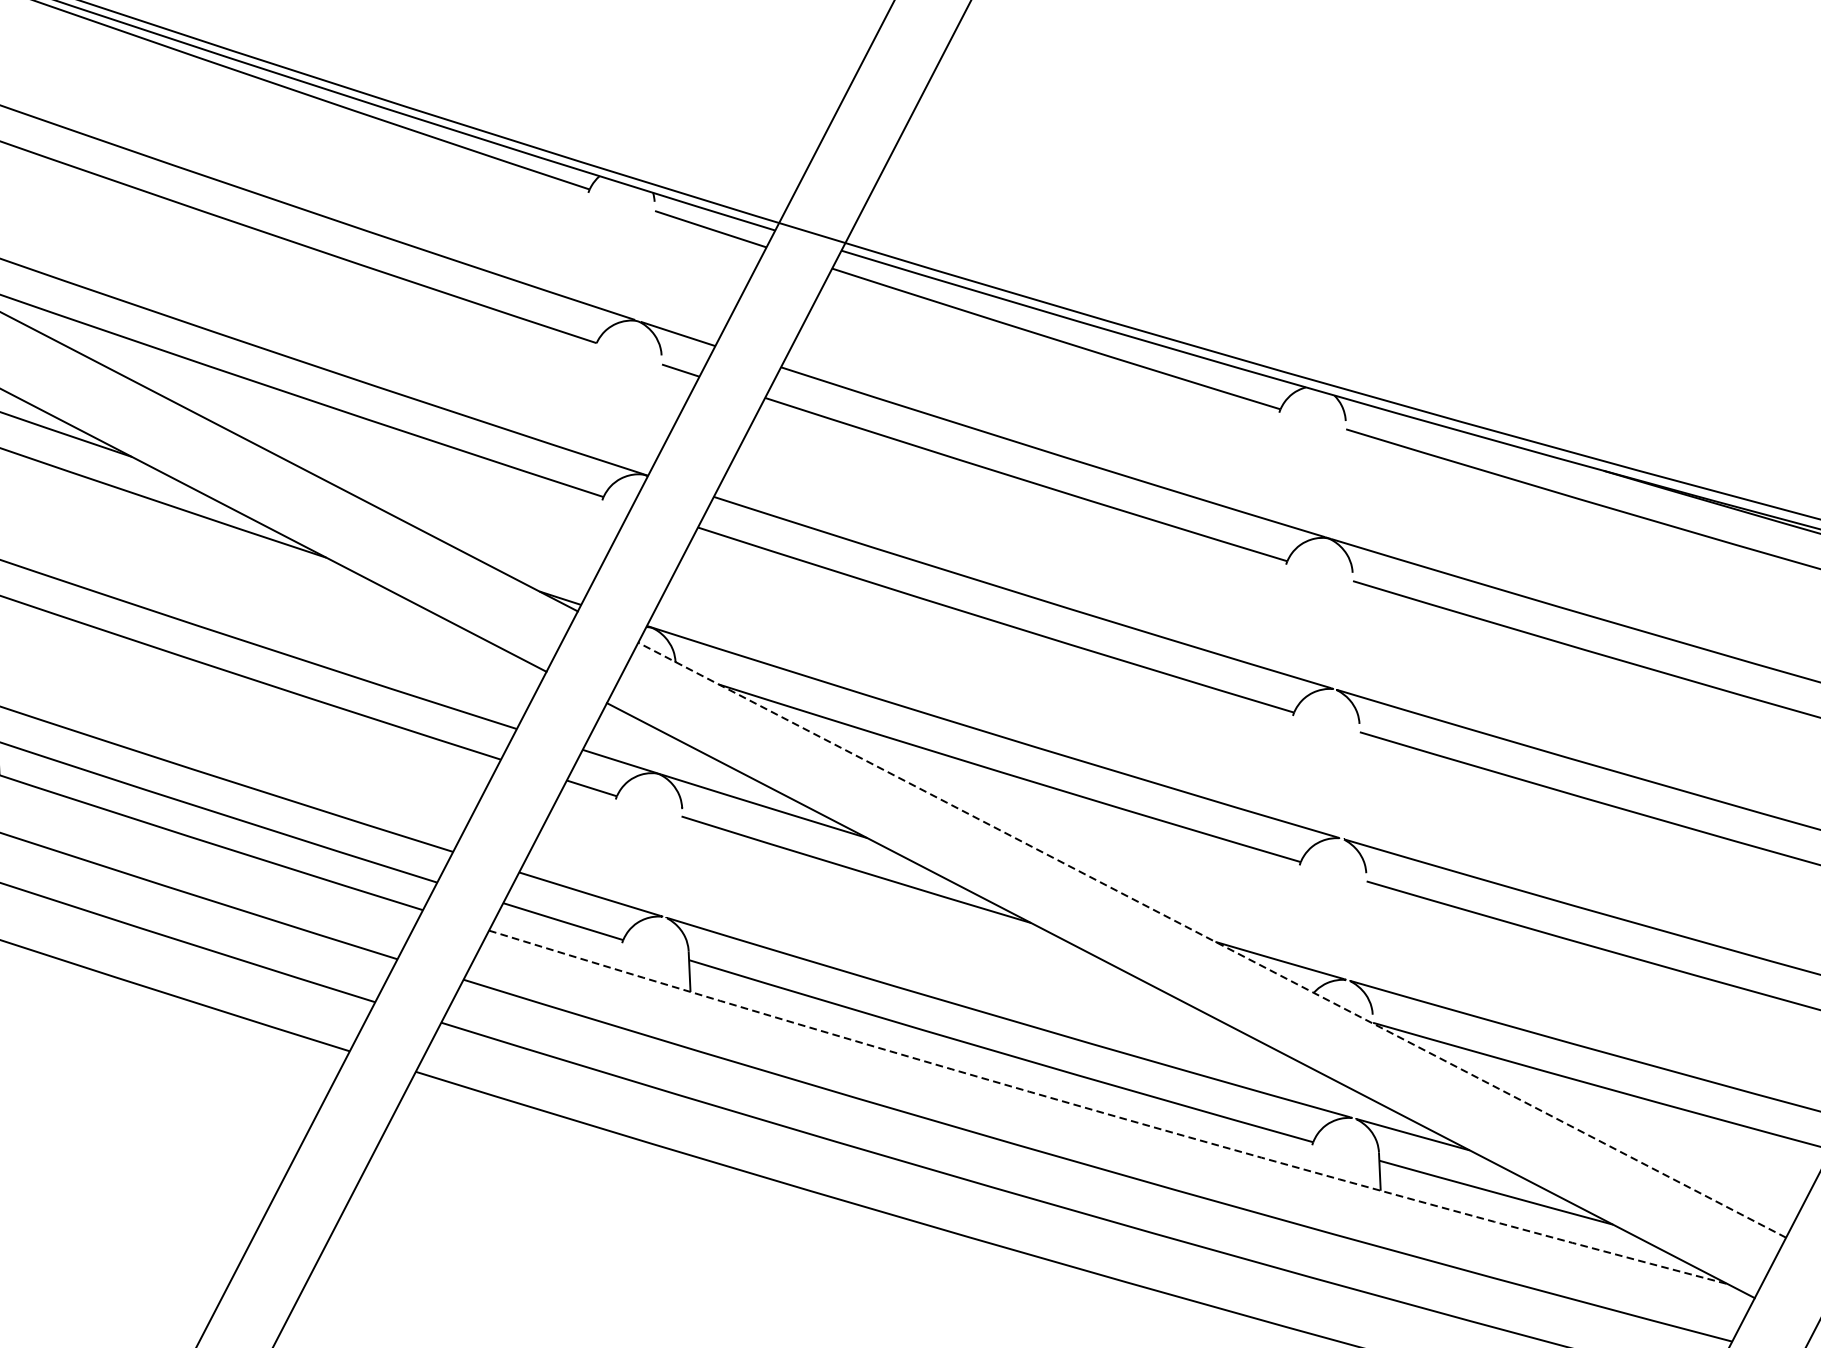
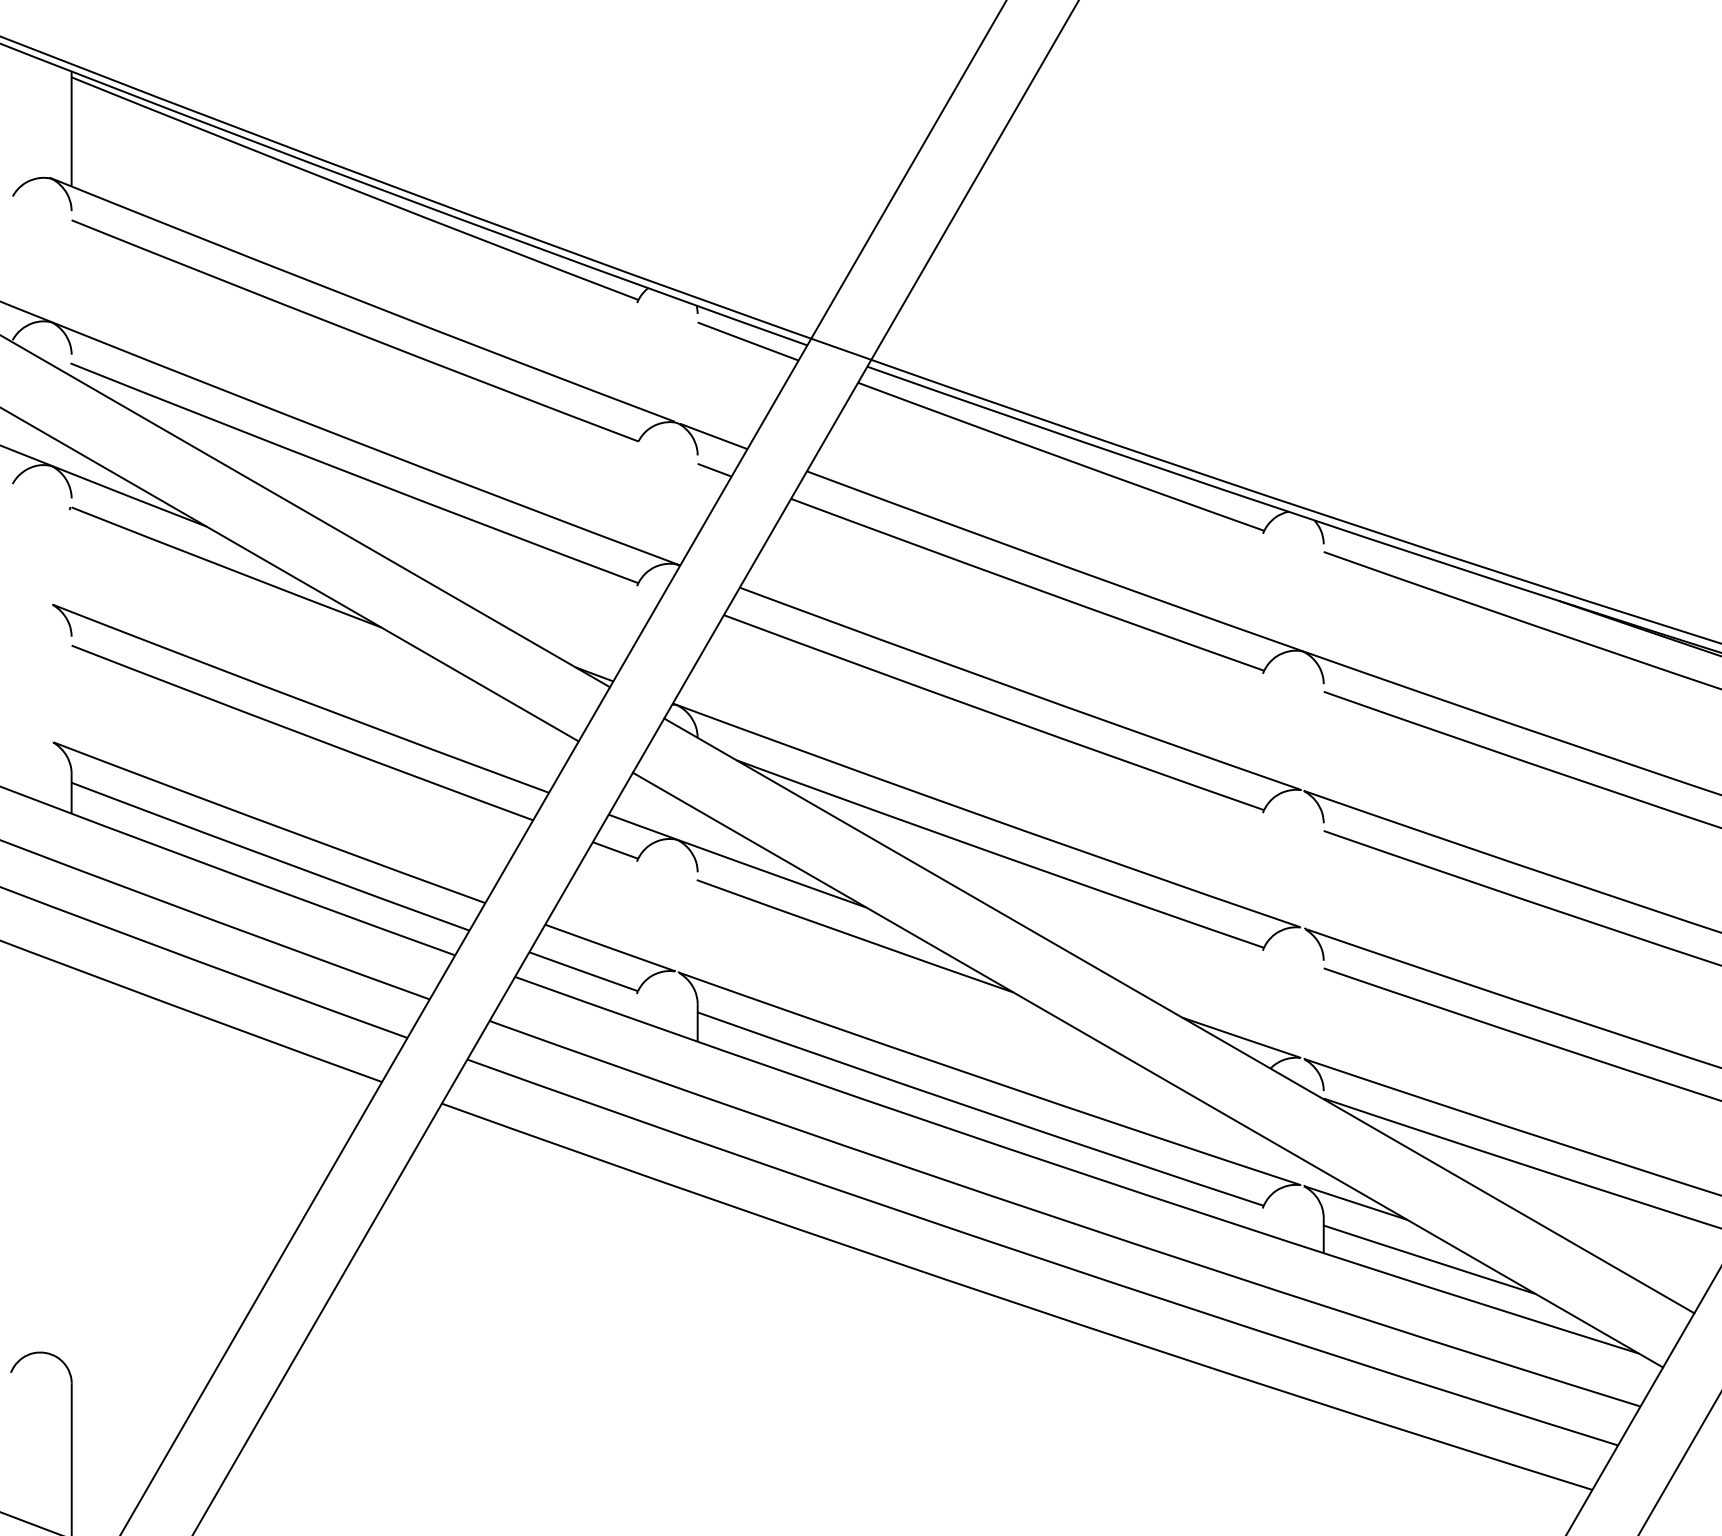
line: (1212, 939) -> (1179, 1015), dashed -> solid
arc: (1107, 1114) -> (1075, 1171), dashed -> solid

